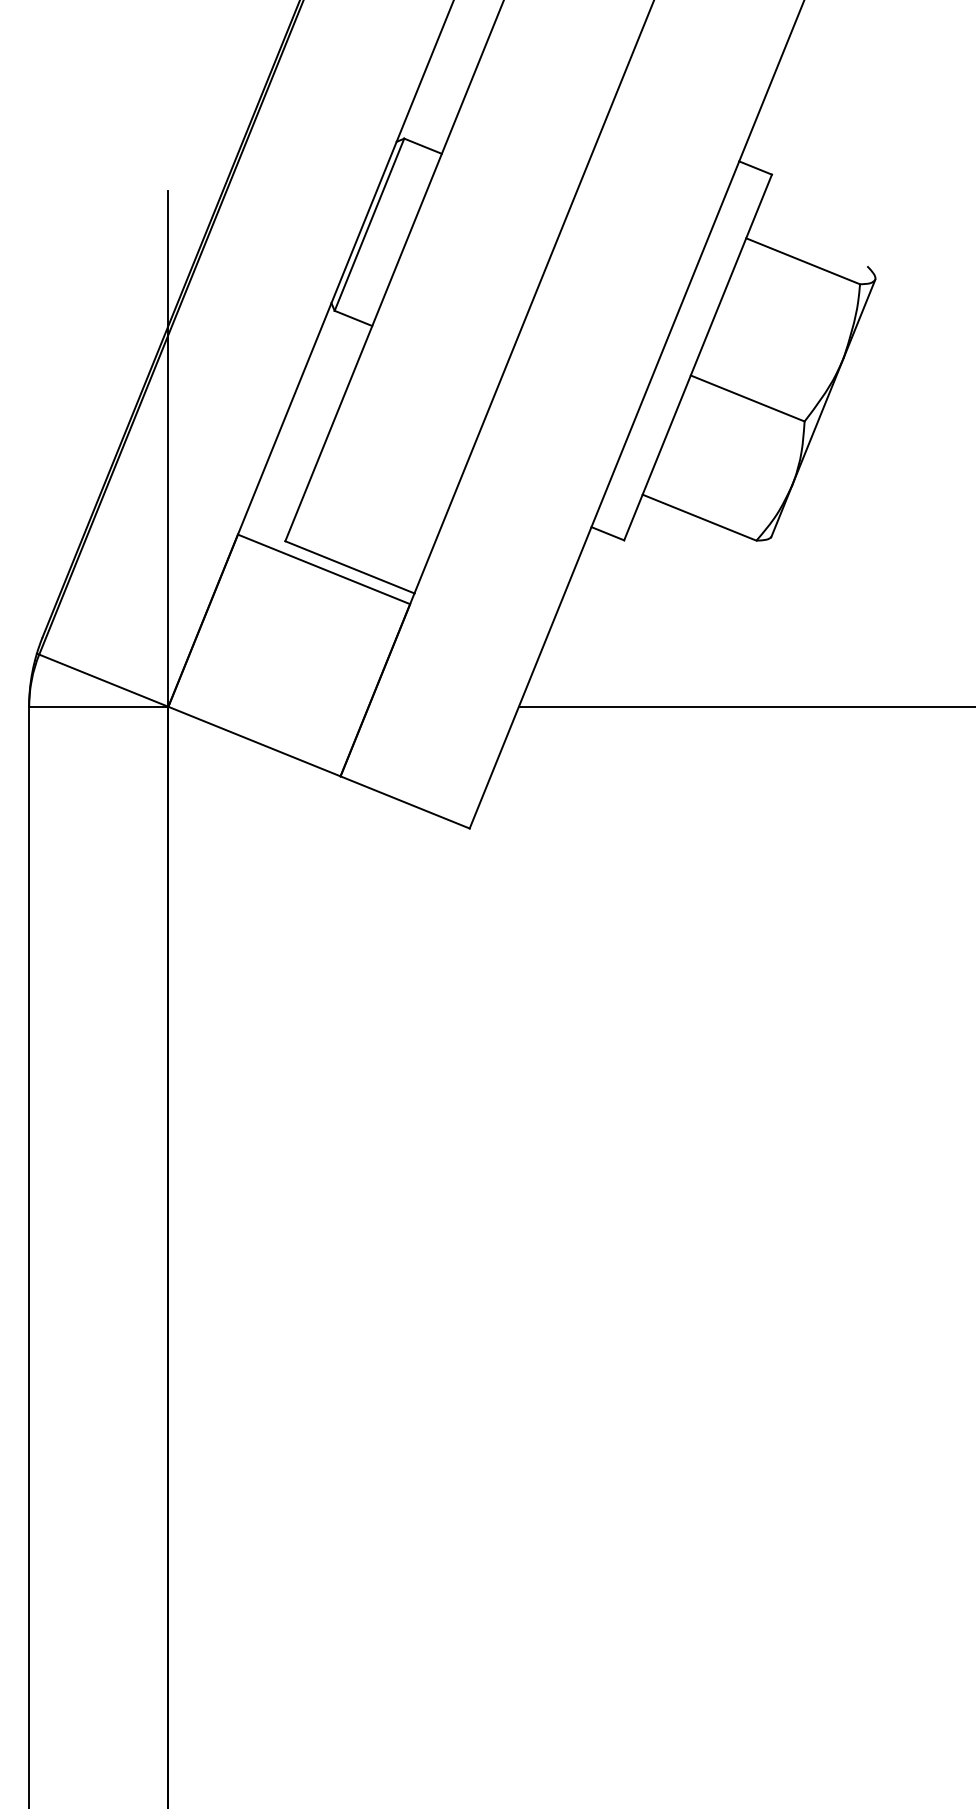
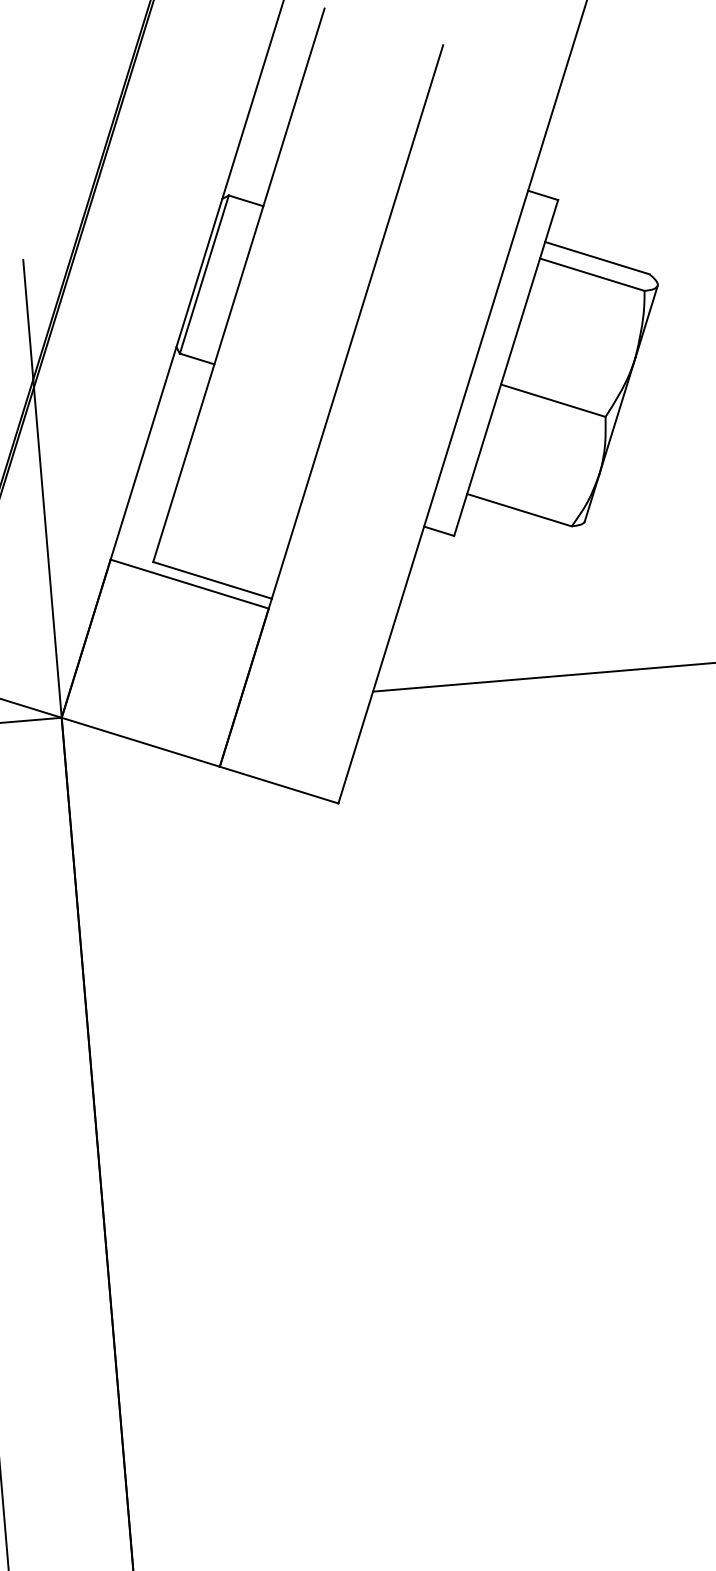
line: (810, 243) -> (597, 258), added

